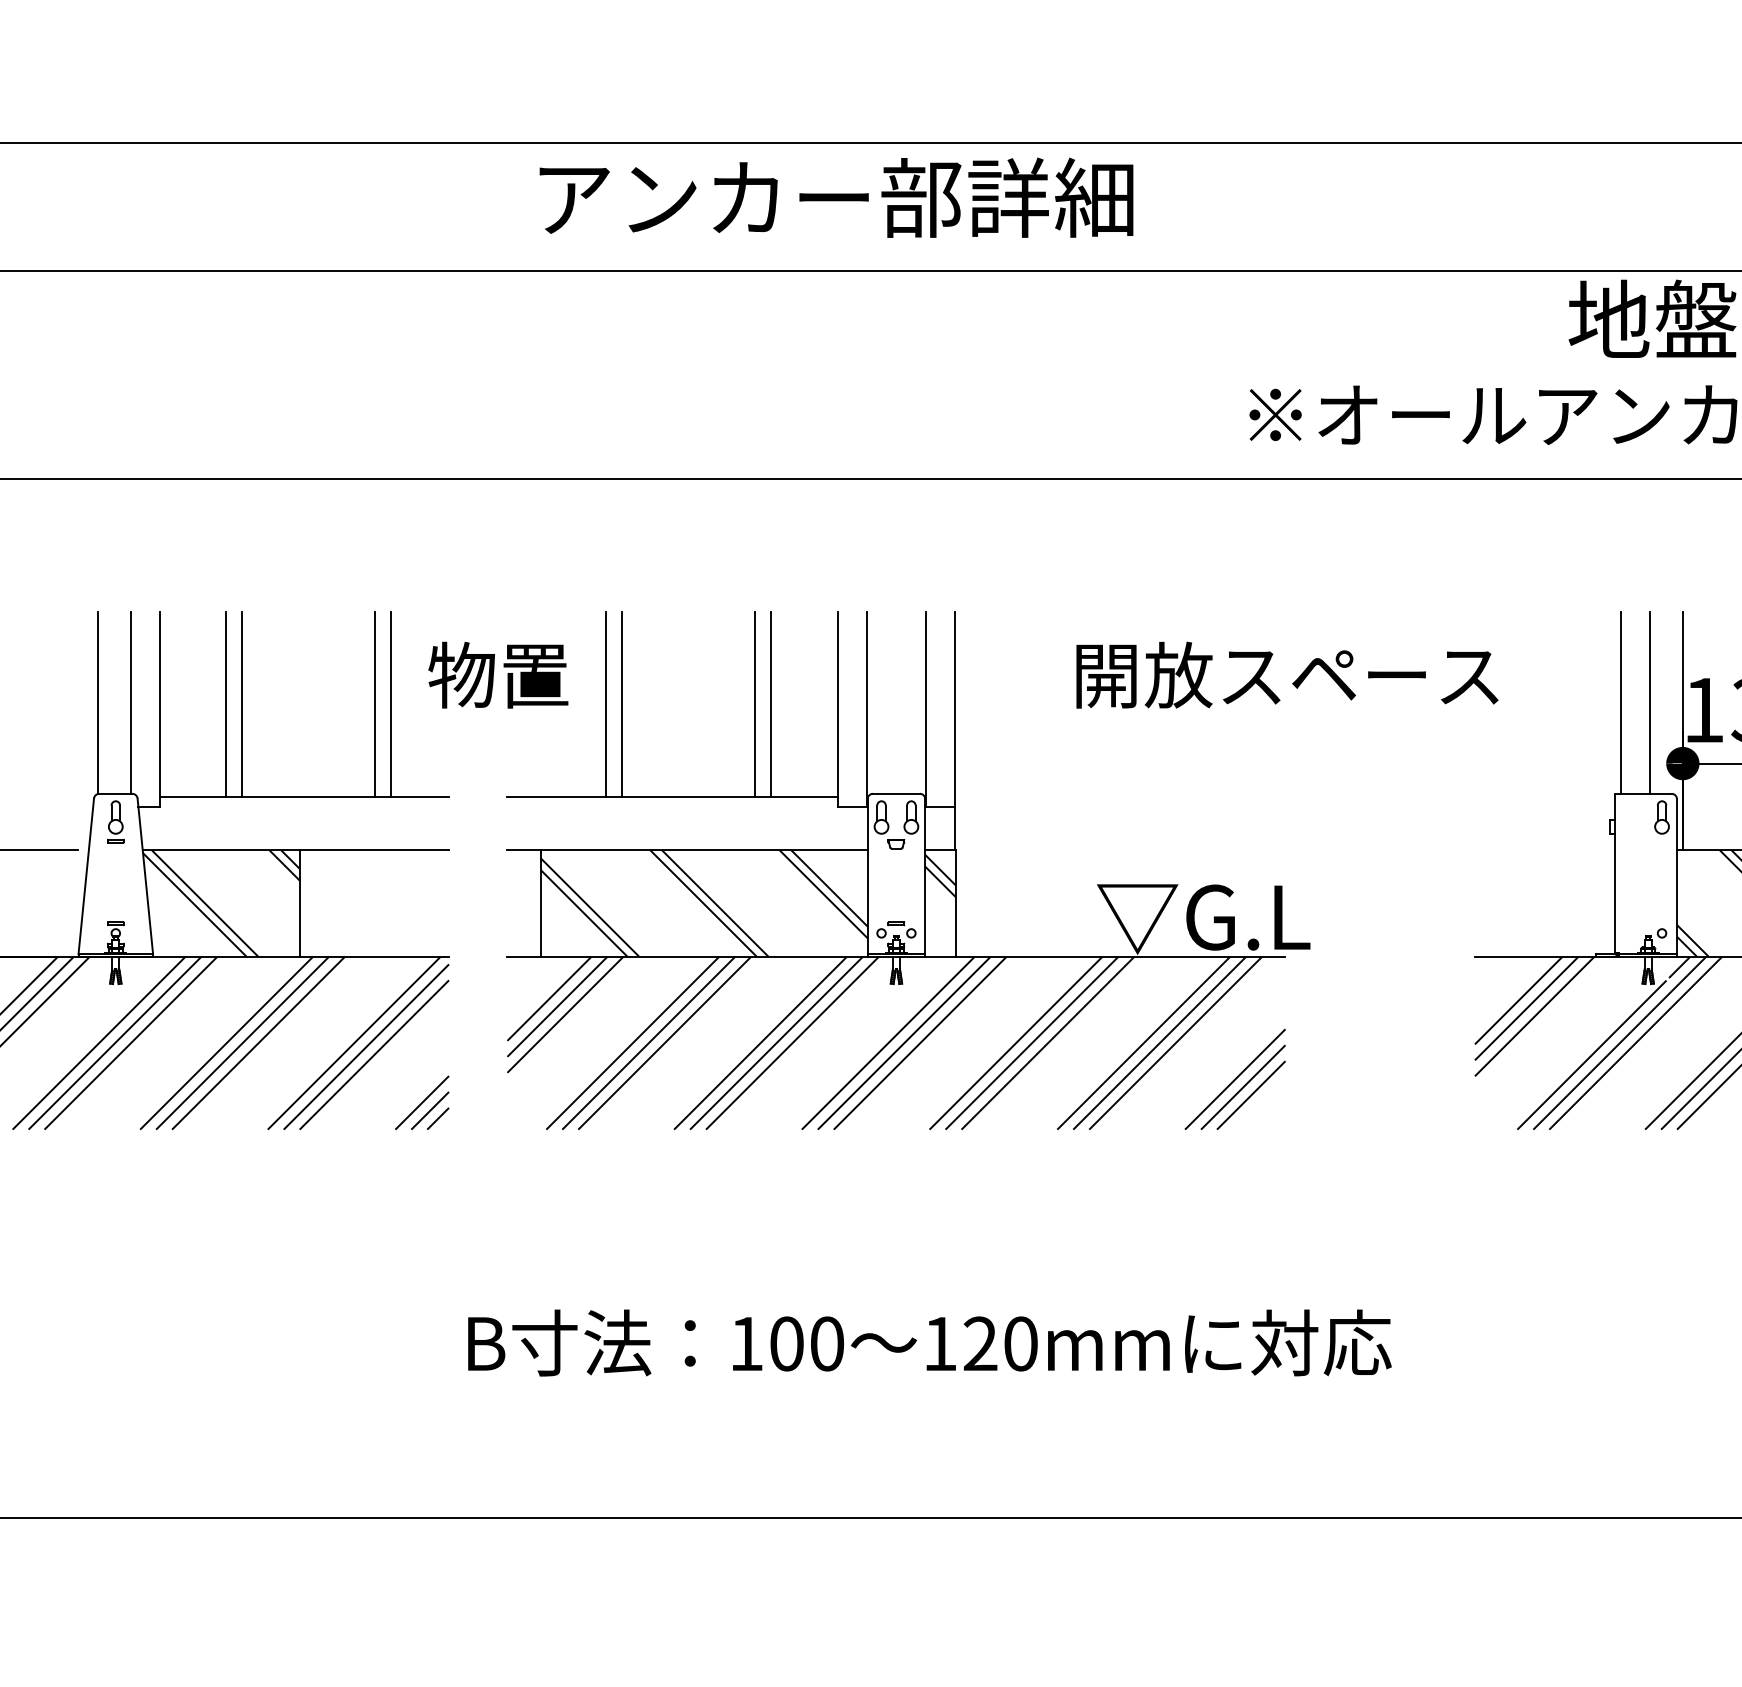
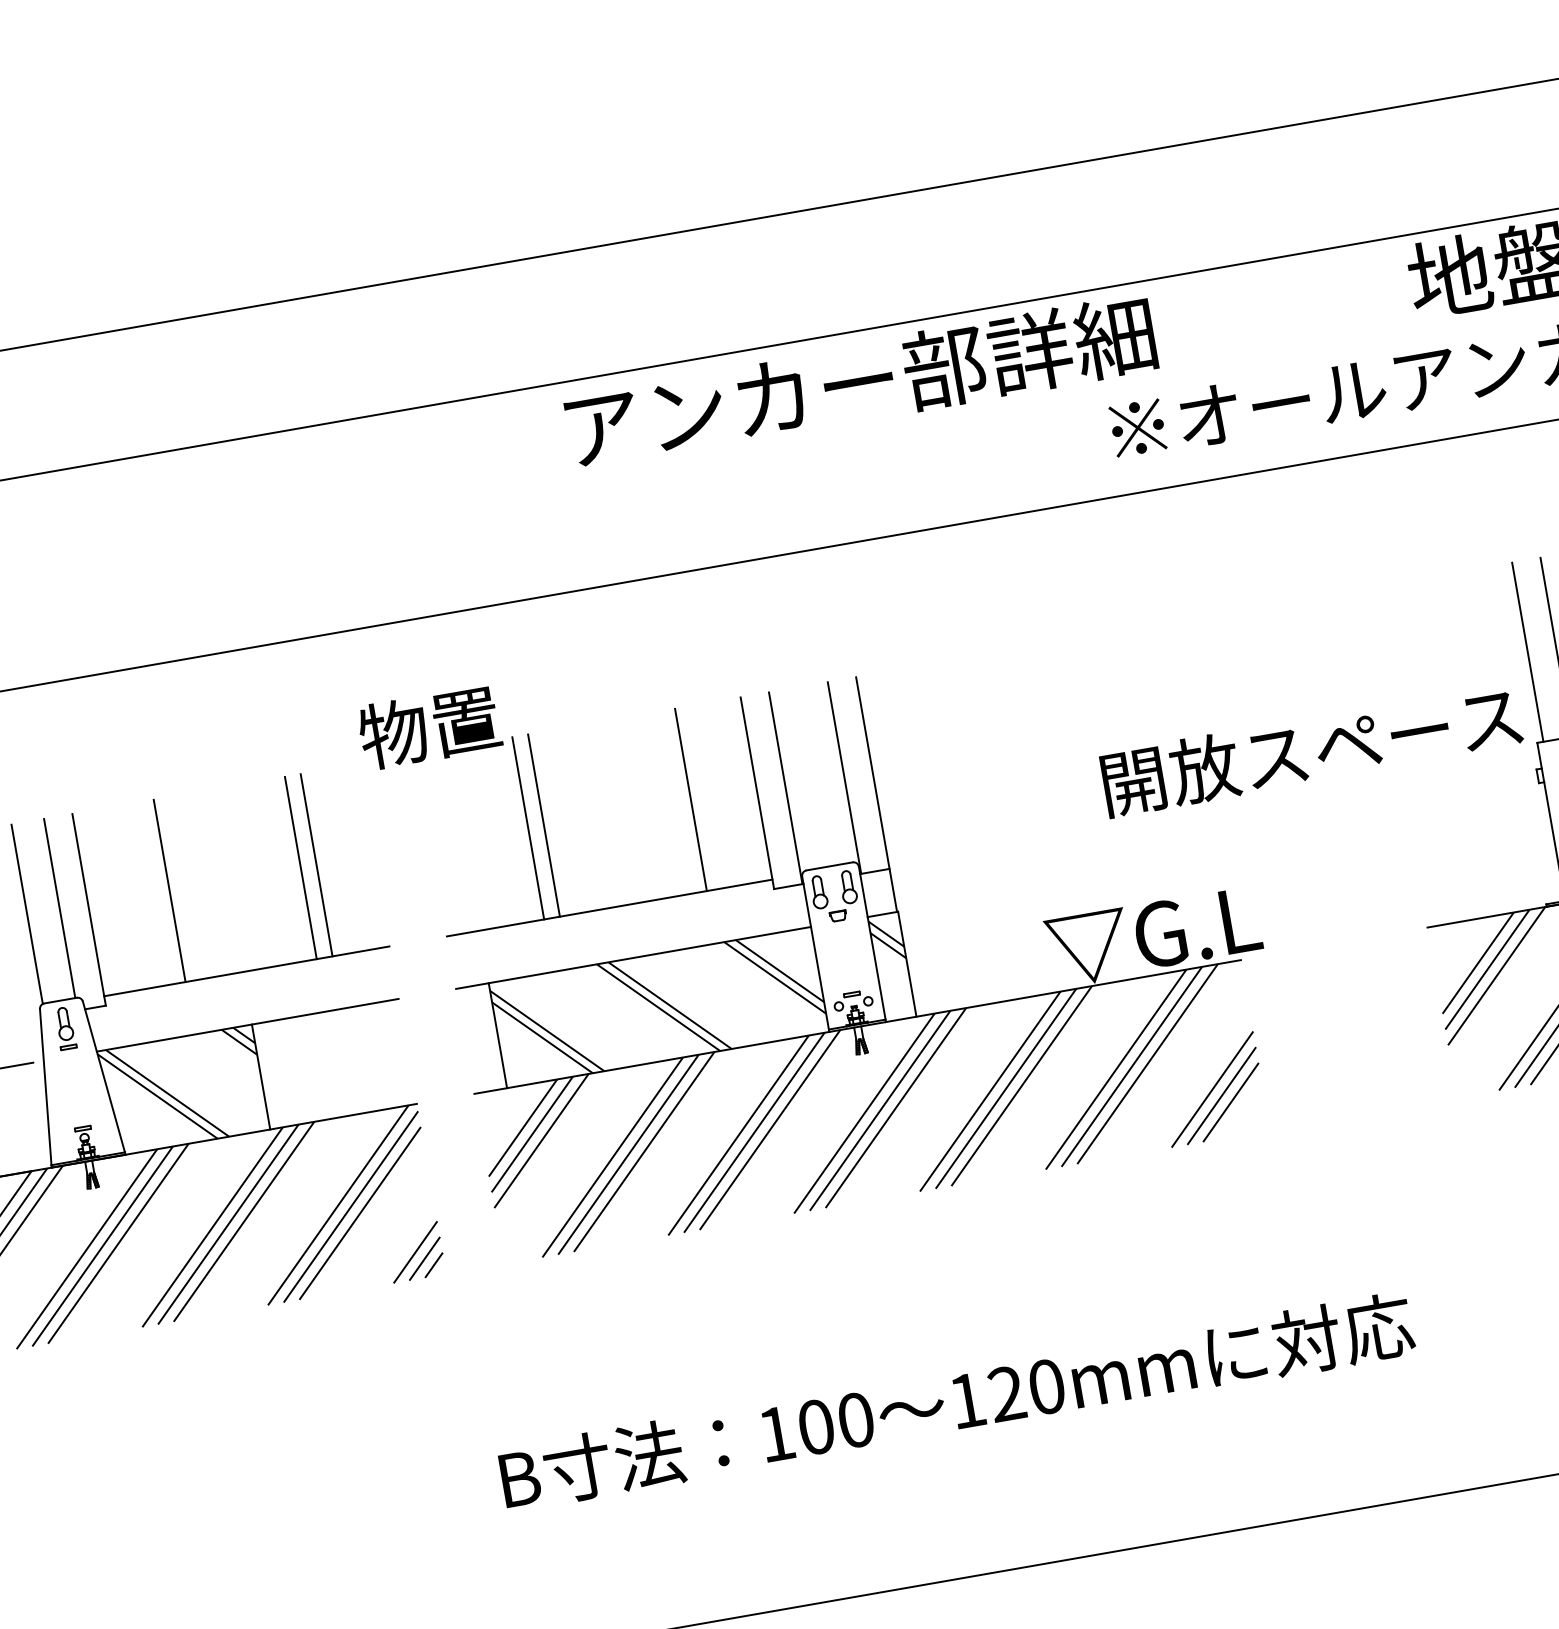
text: (836, 197) -> (860, 381), moved
text: (498, 674) -> (429, 726), moved
text: (1287, 674) -> (1311, 749), moved
line: (226, 704) -> (154, 893), removed
line: (755, 704) -> (675, 802), removed

